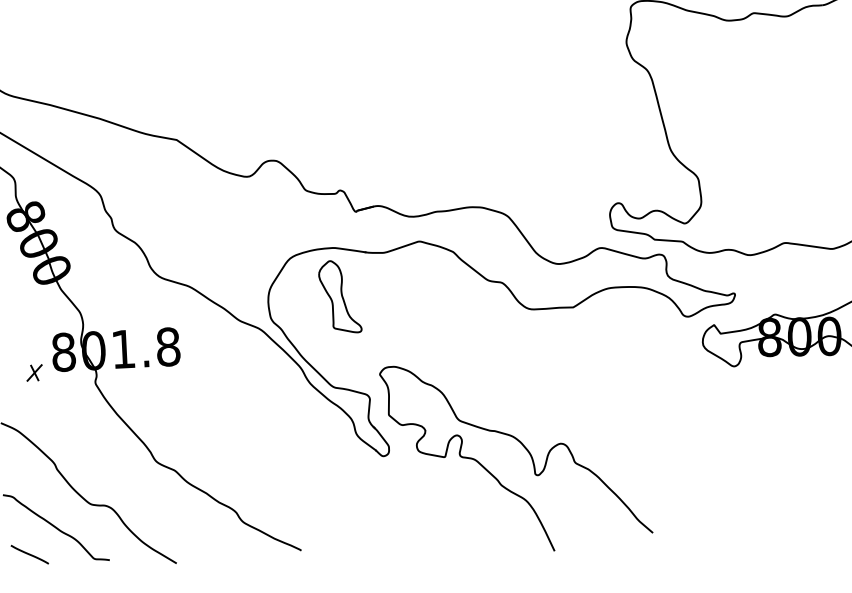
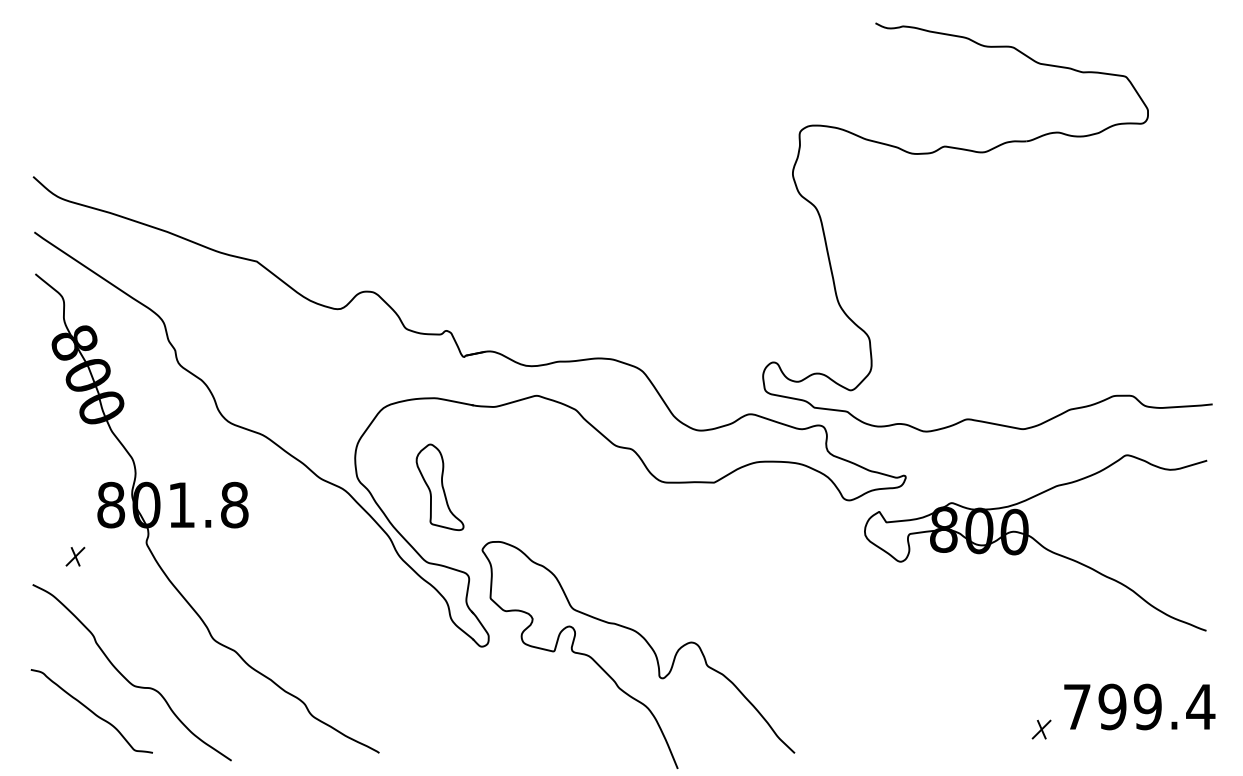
part: (339, 296) -> (439, 486), moved
part: (34, 372) -> (75, 556), moved
line: (29, 554) -> (58, 741), removed

